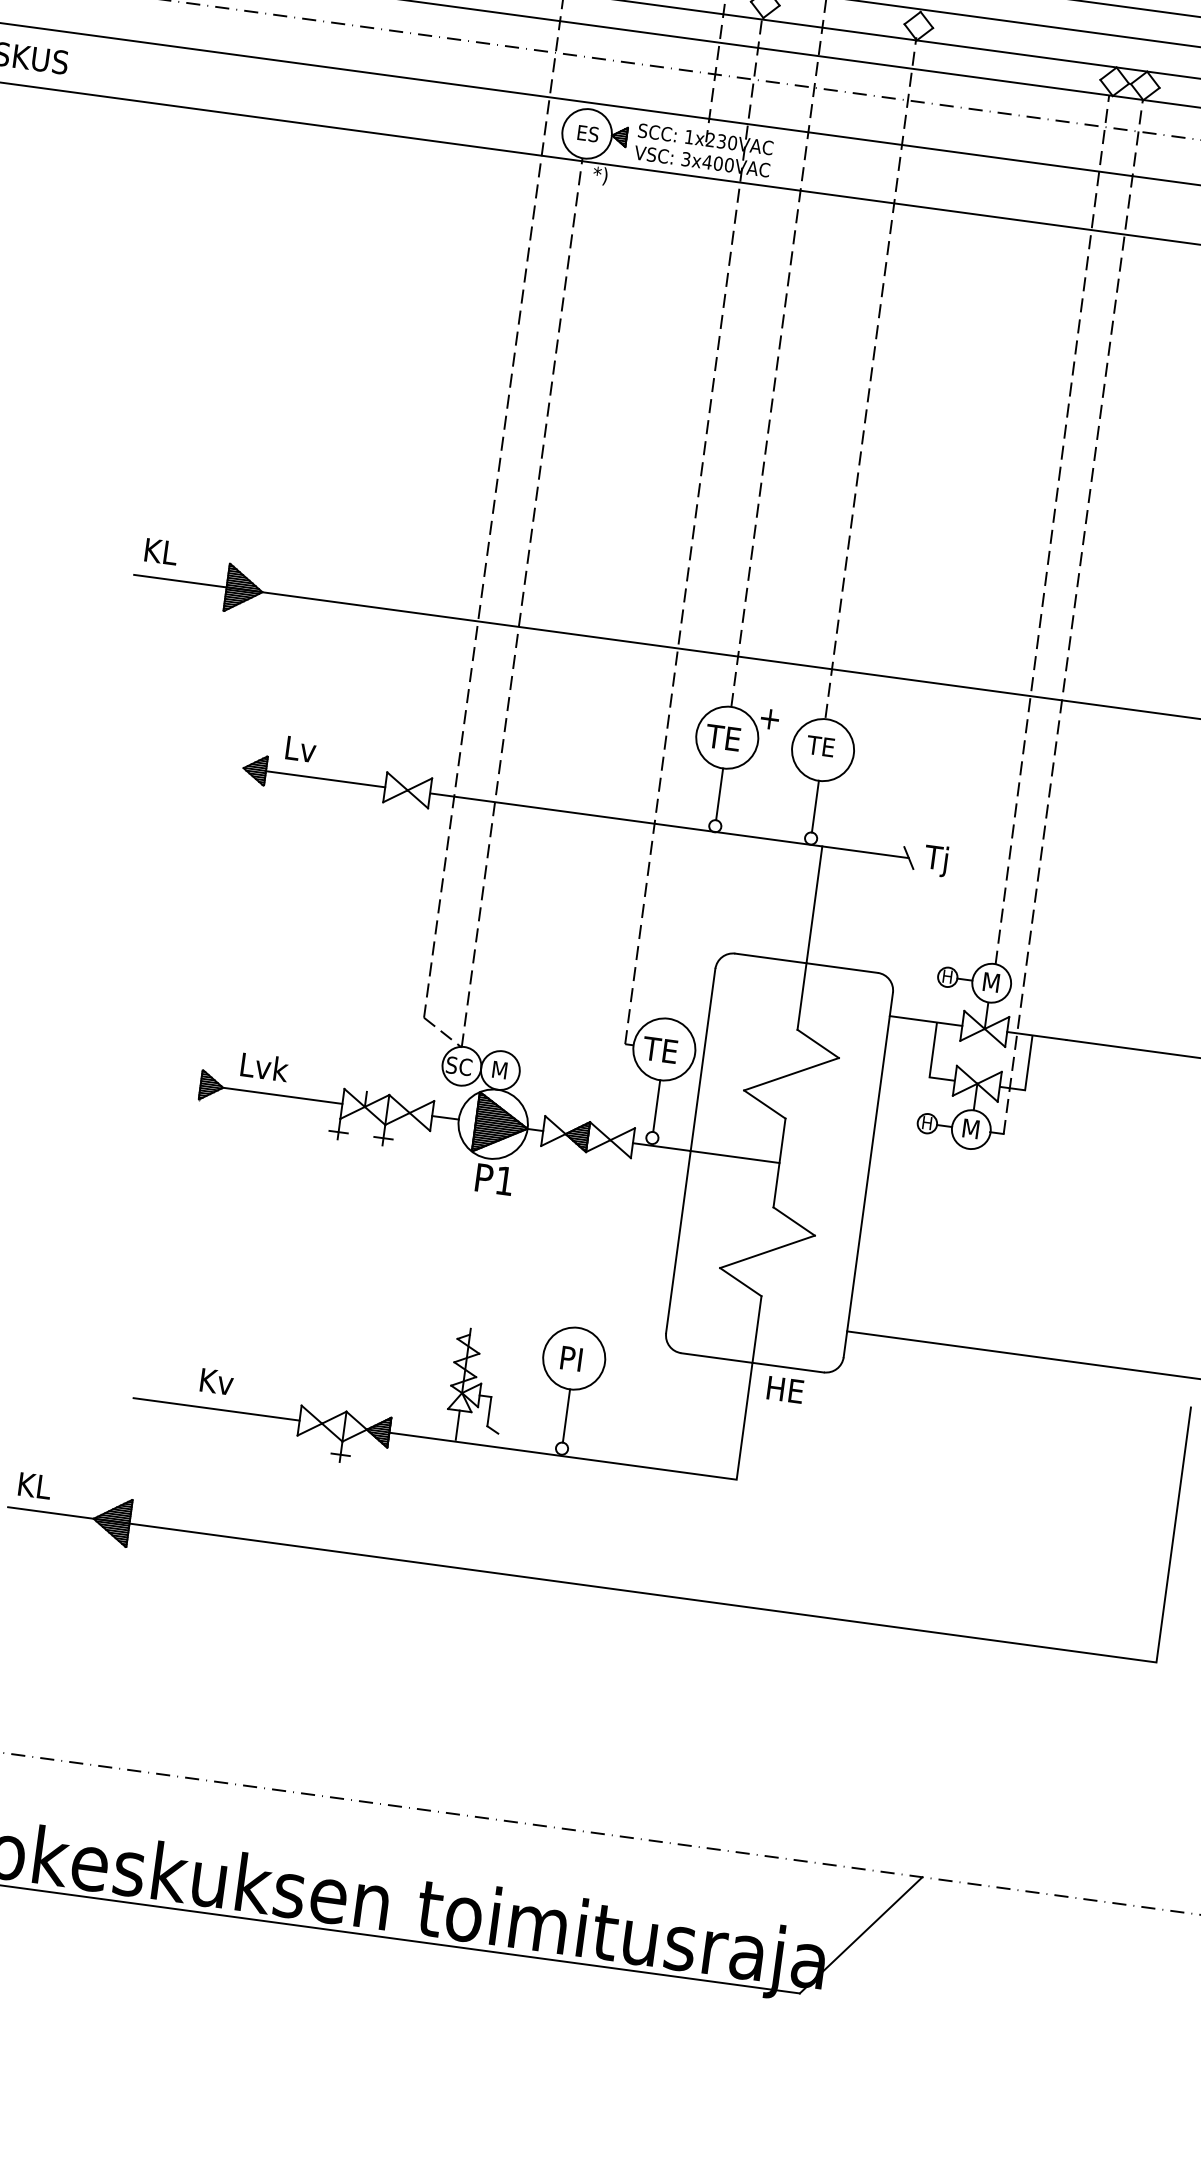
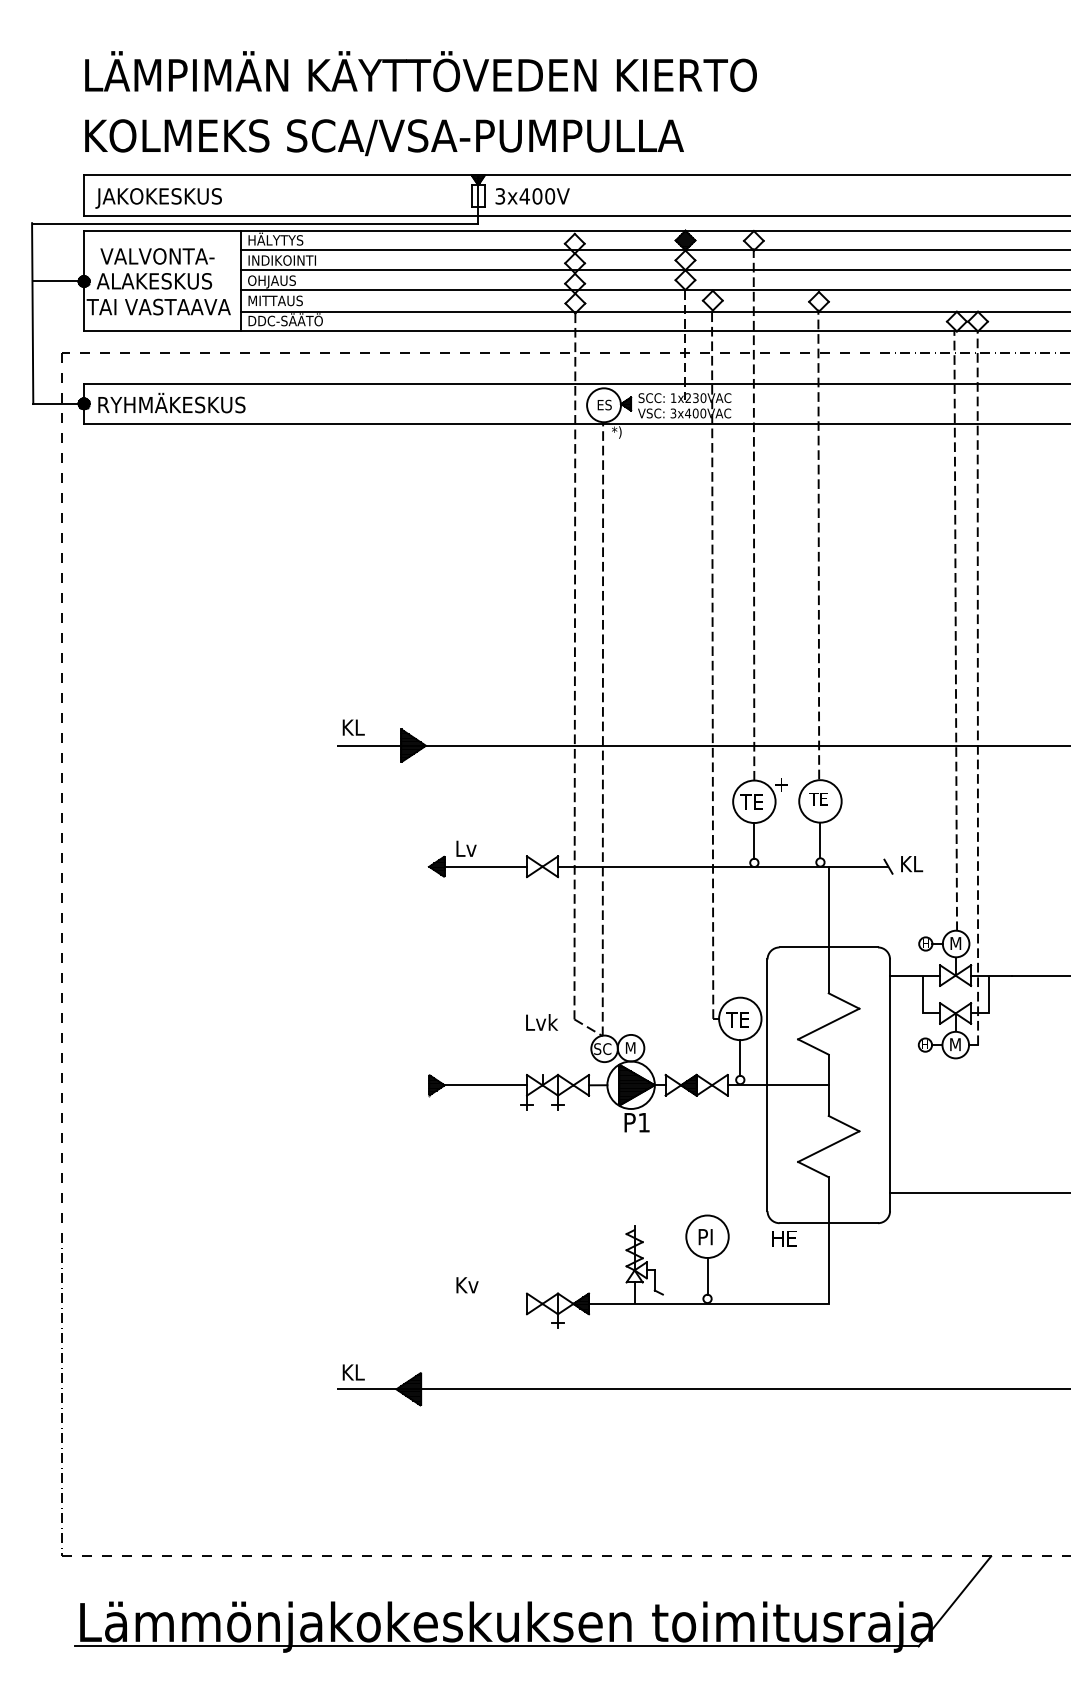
text: (942, 860) -> (911, 865), Tj -> KL
text: (264, 1067) -> (541, 1022), moved
text: (785, 1389) -> (784, 1238), moved
line: (216, 1408) -> (469, 1303), removed

